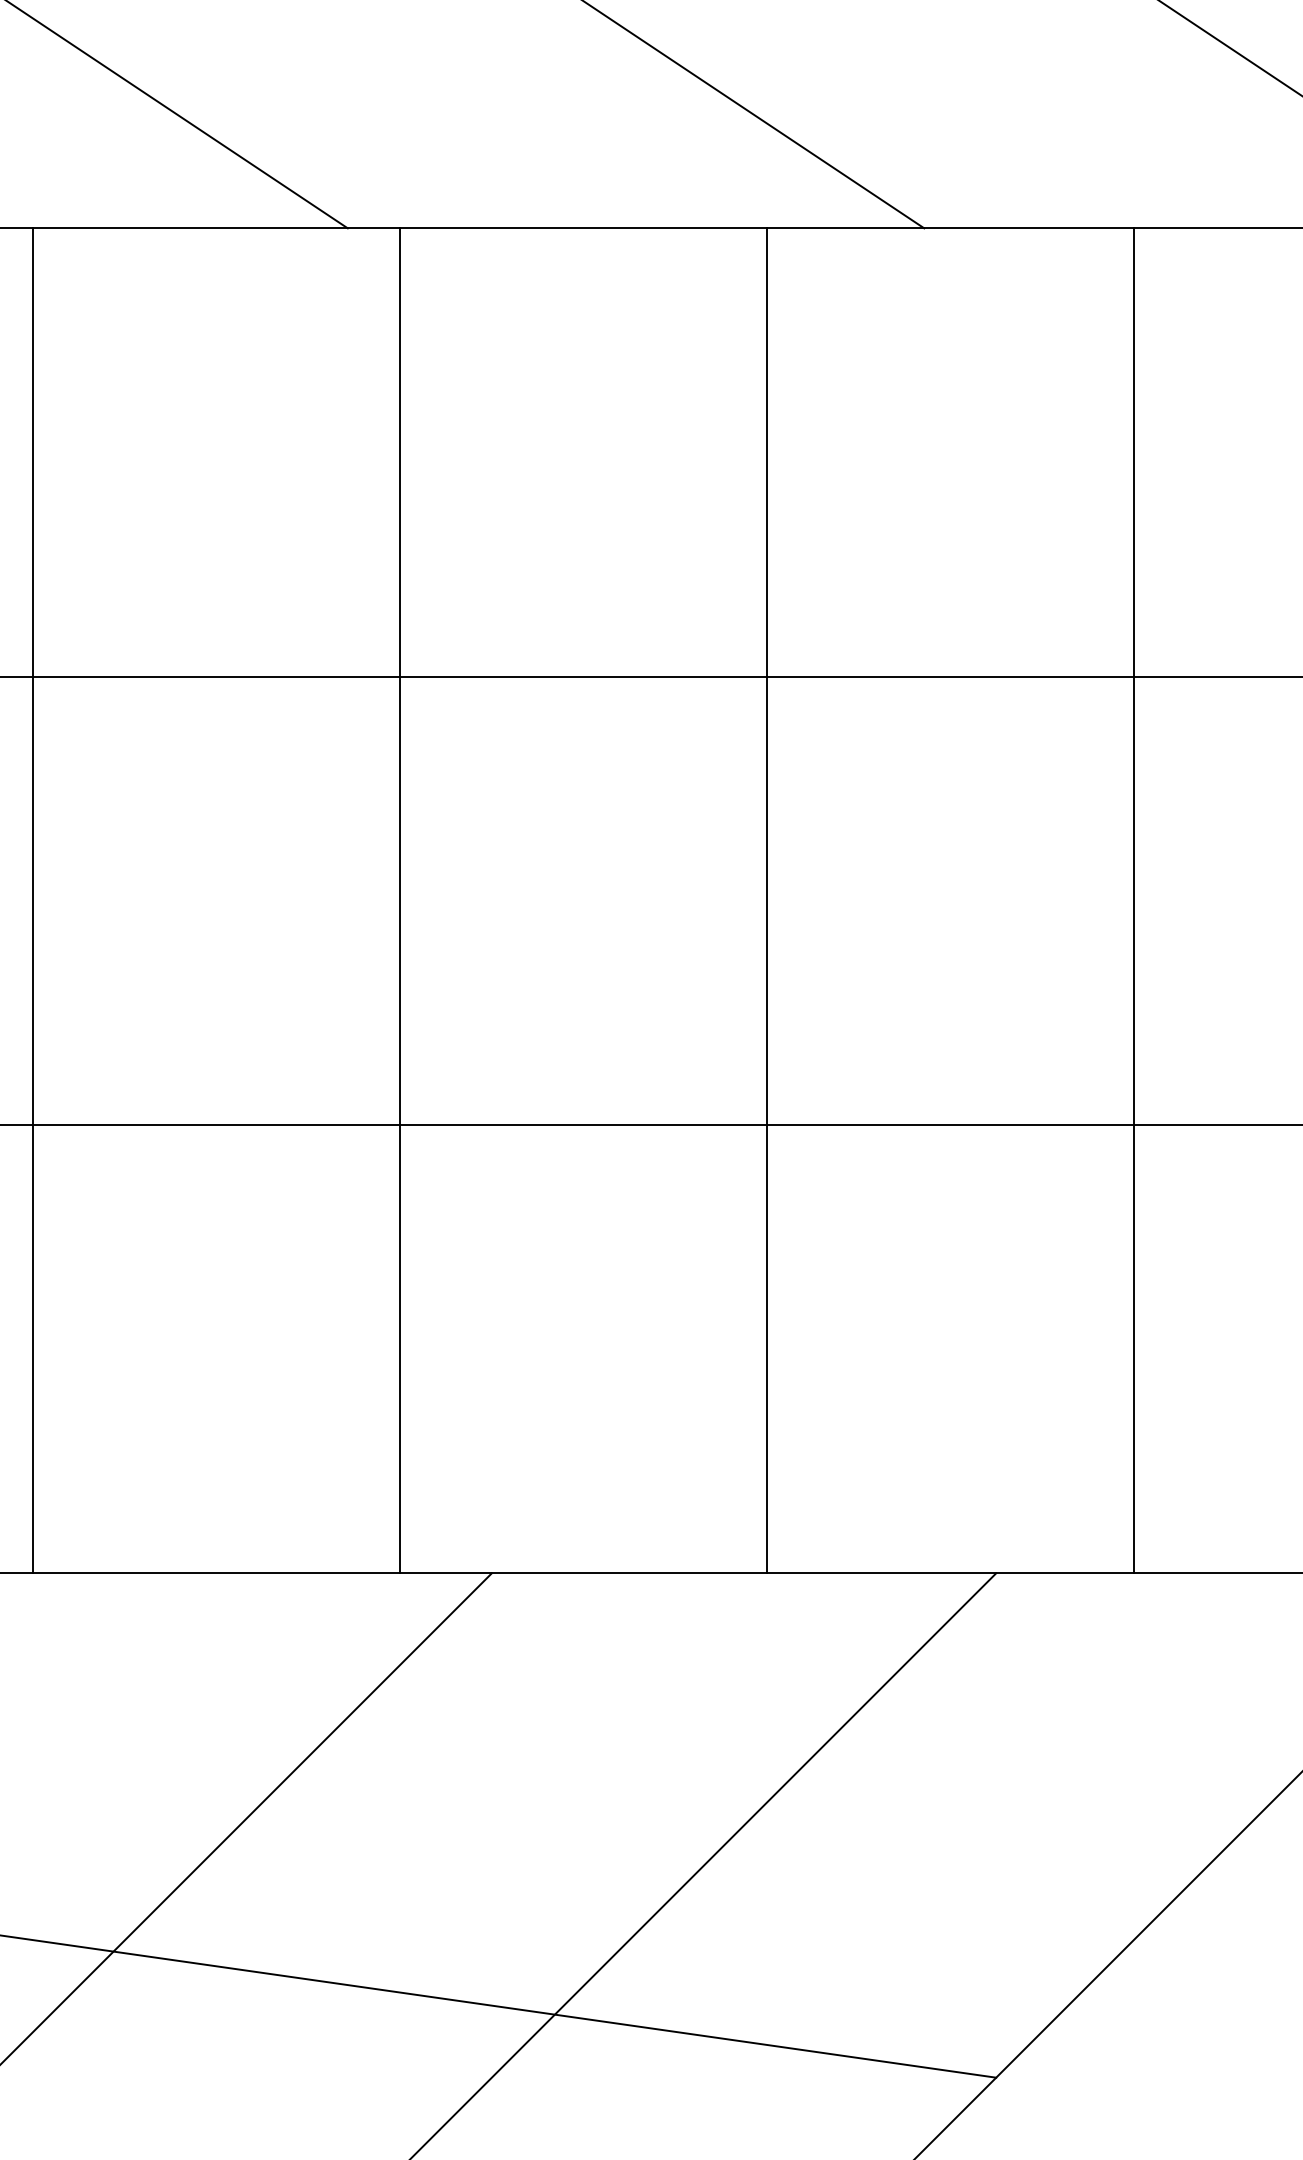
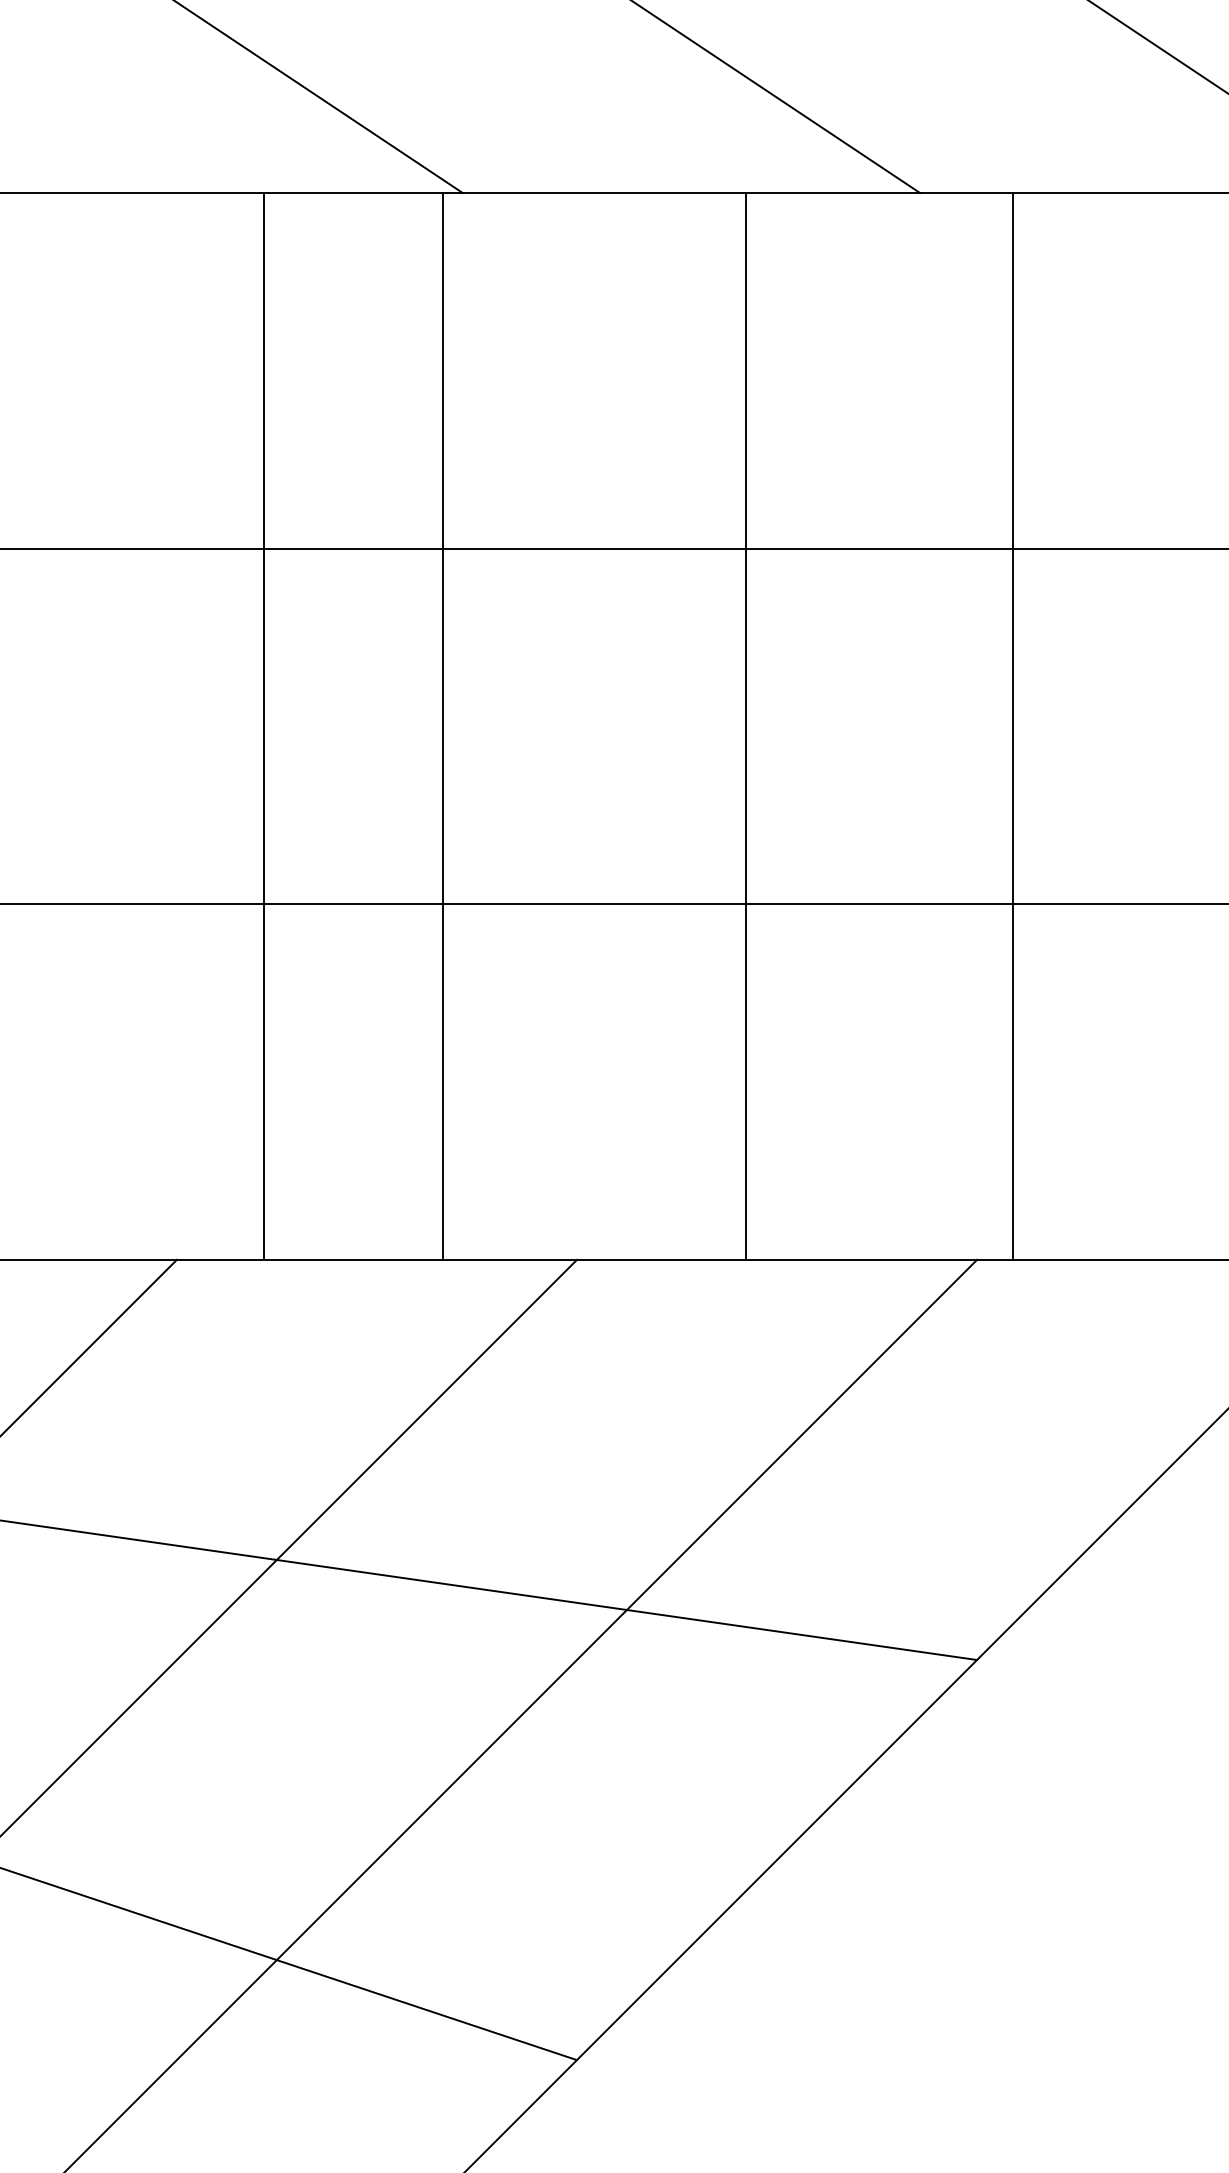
line: (33, 899) -> (264, 725), moved
line: (400, 899) -> (443, 725), moved
line: (767, 899) -> (746, 725), moved
line: (1134, 899) -> (1013, 725), moved

